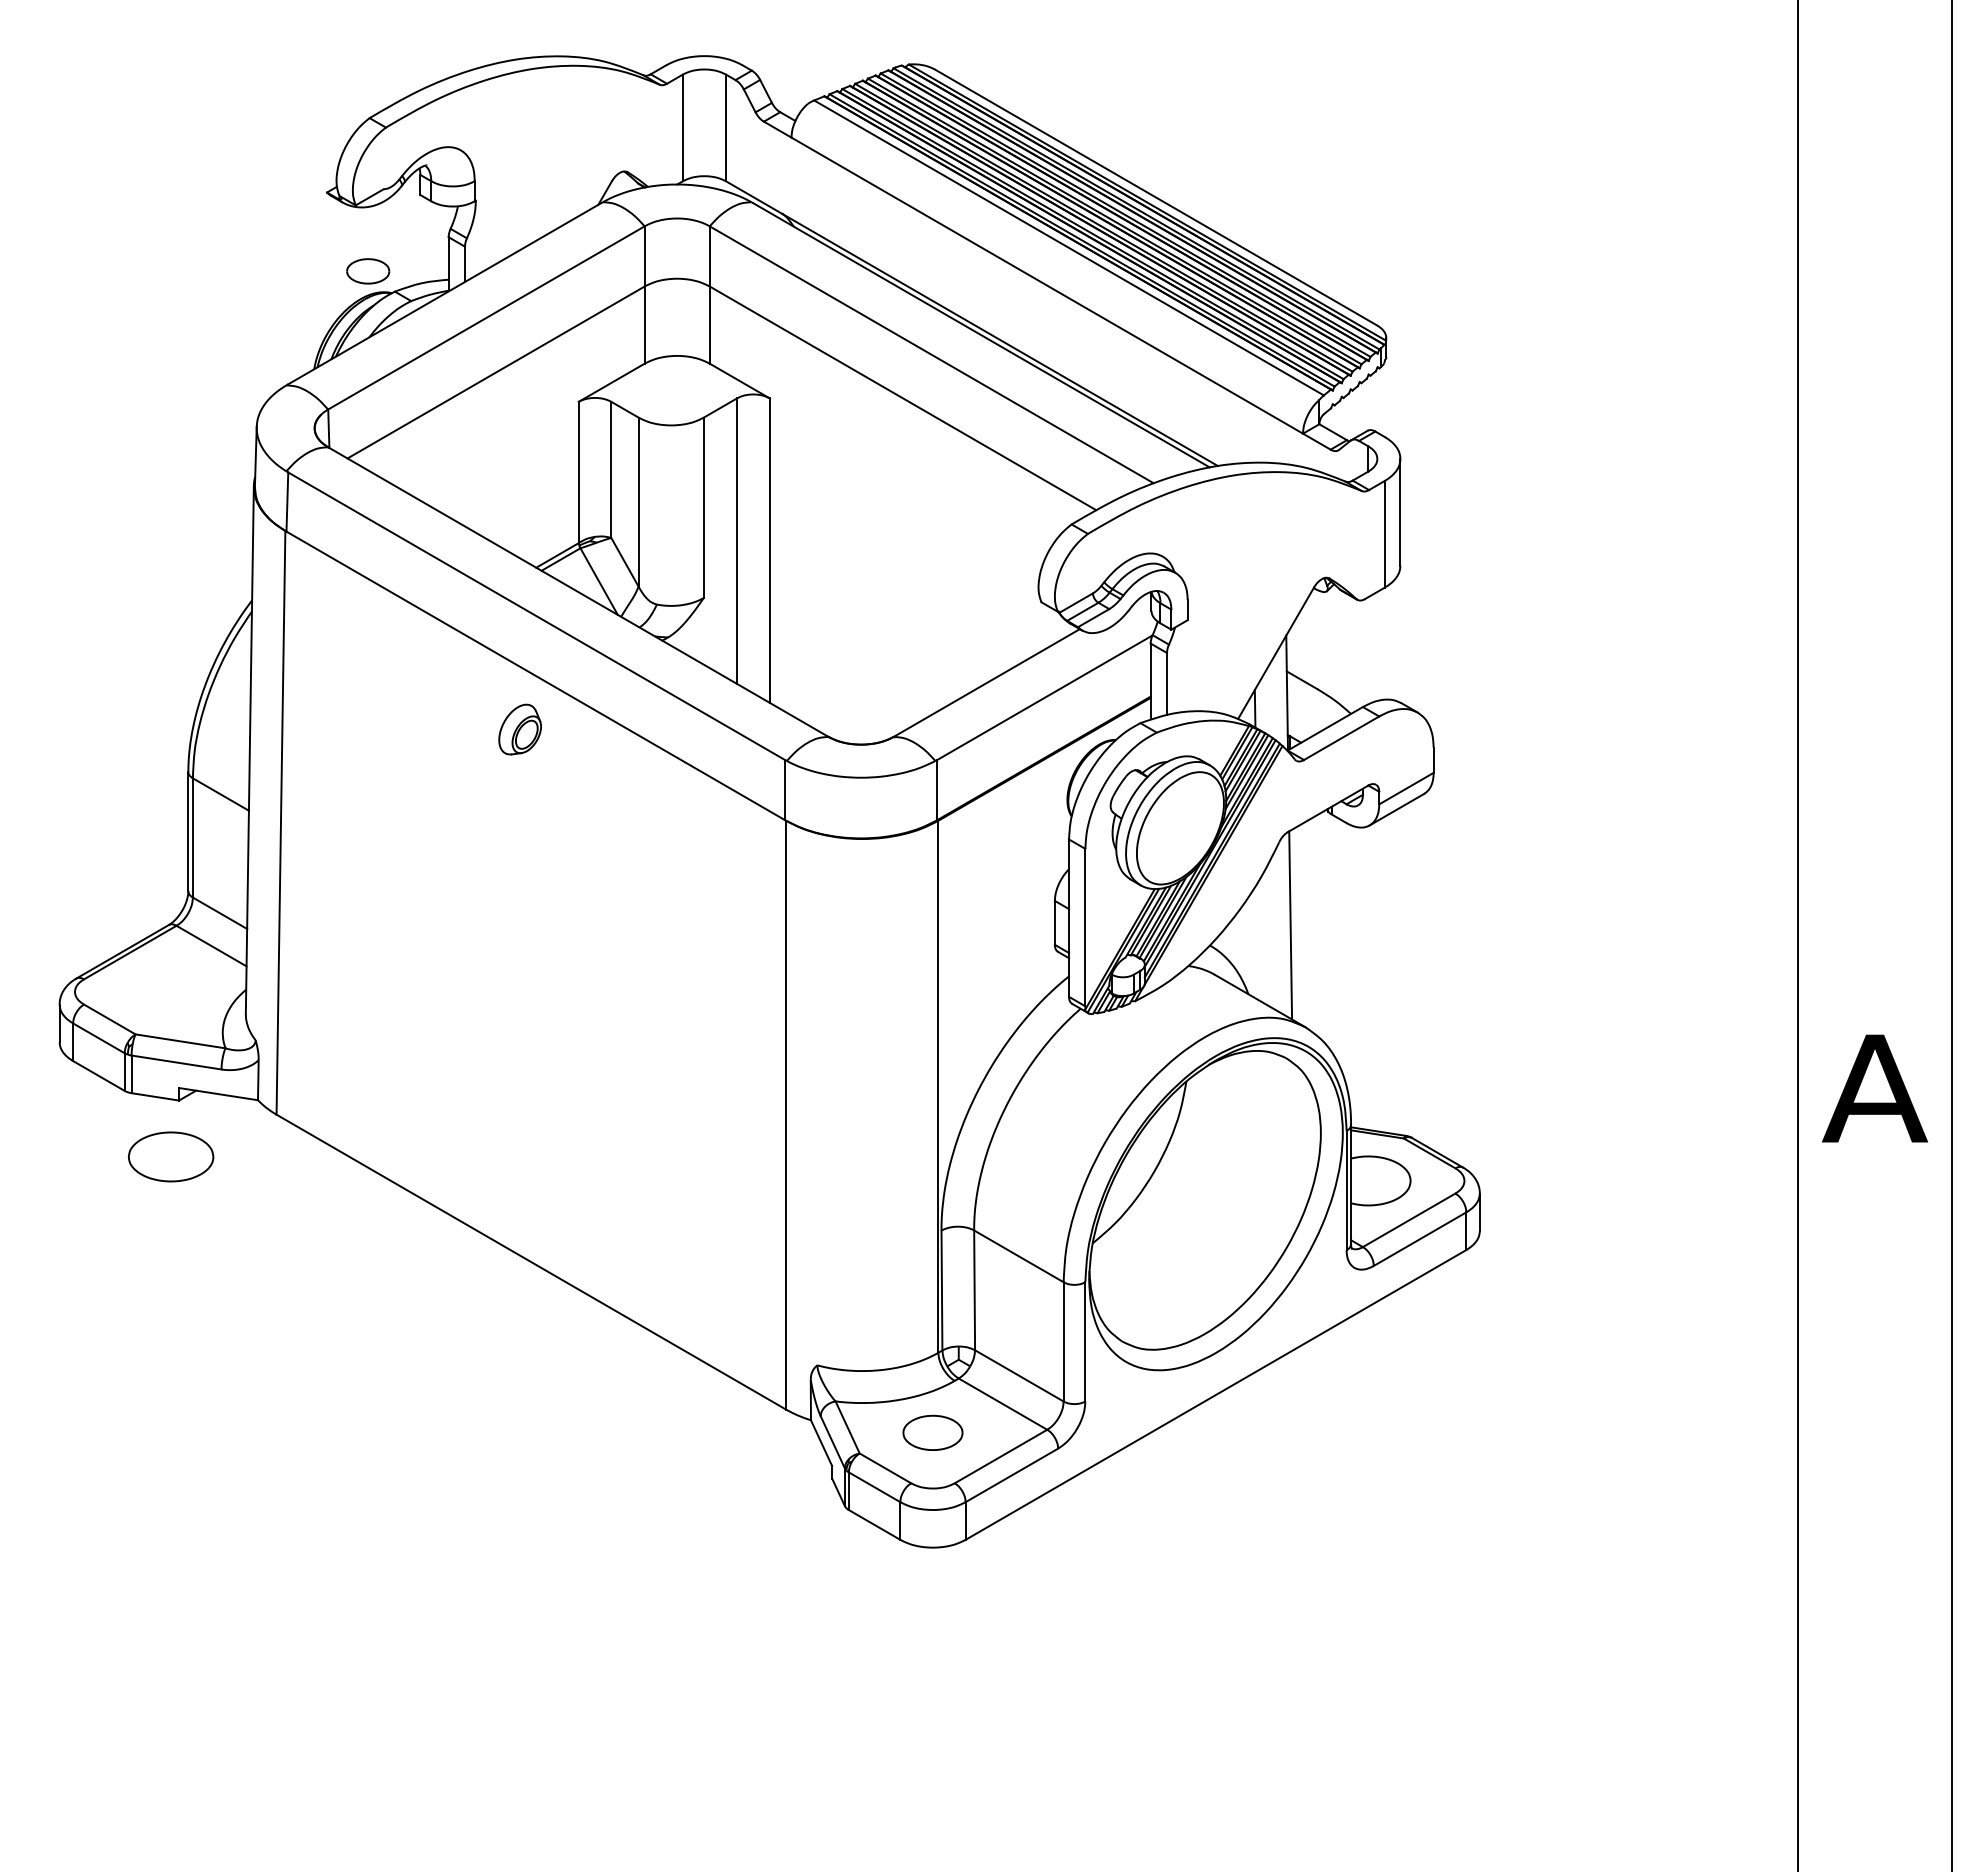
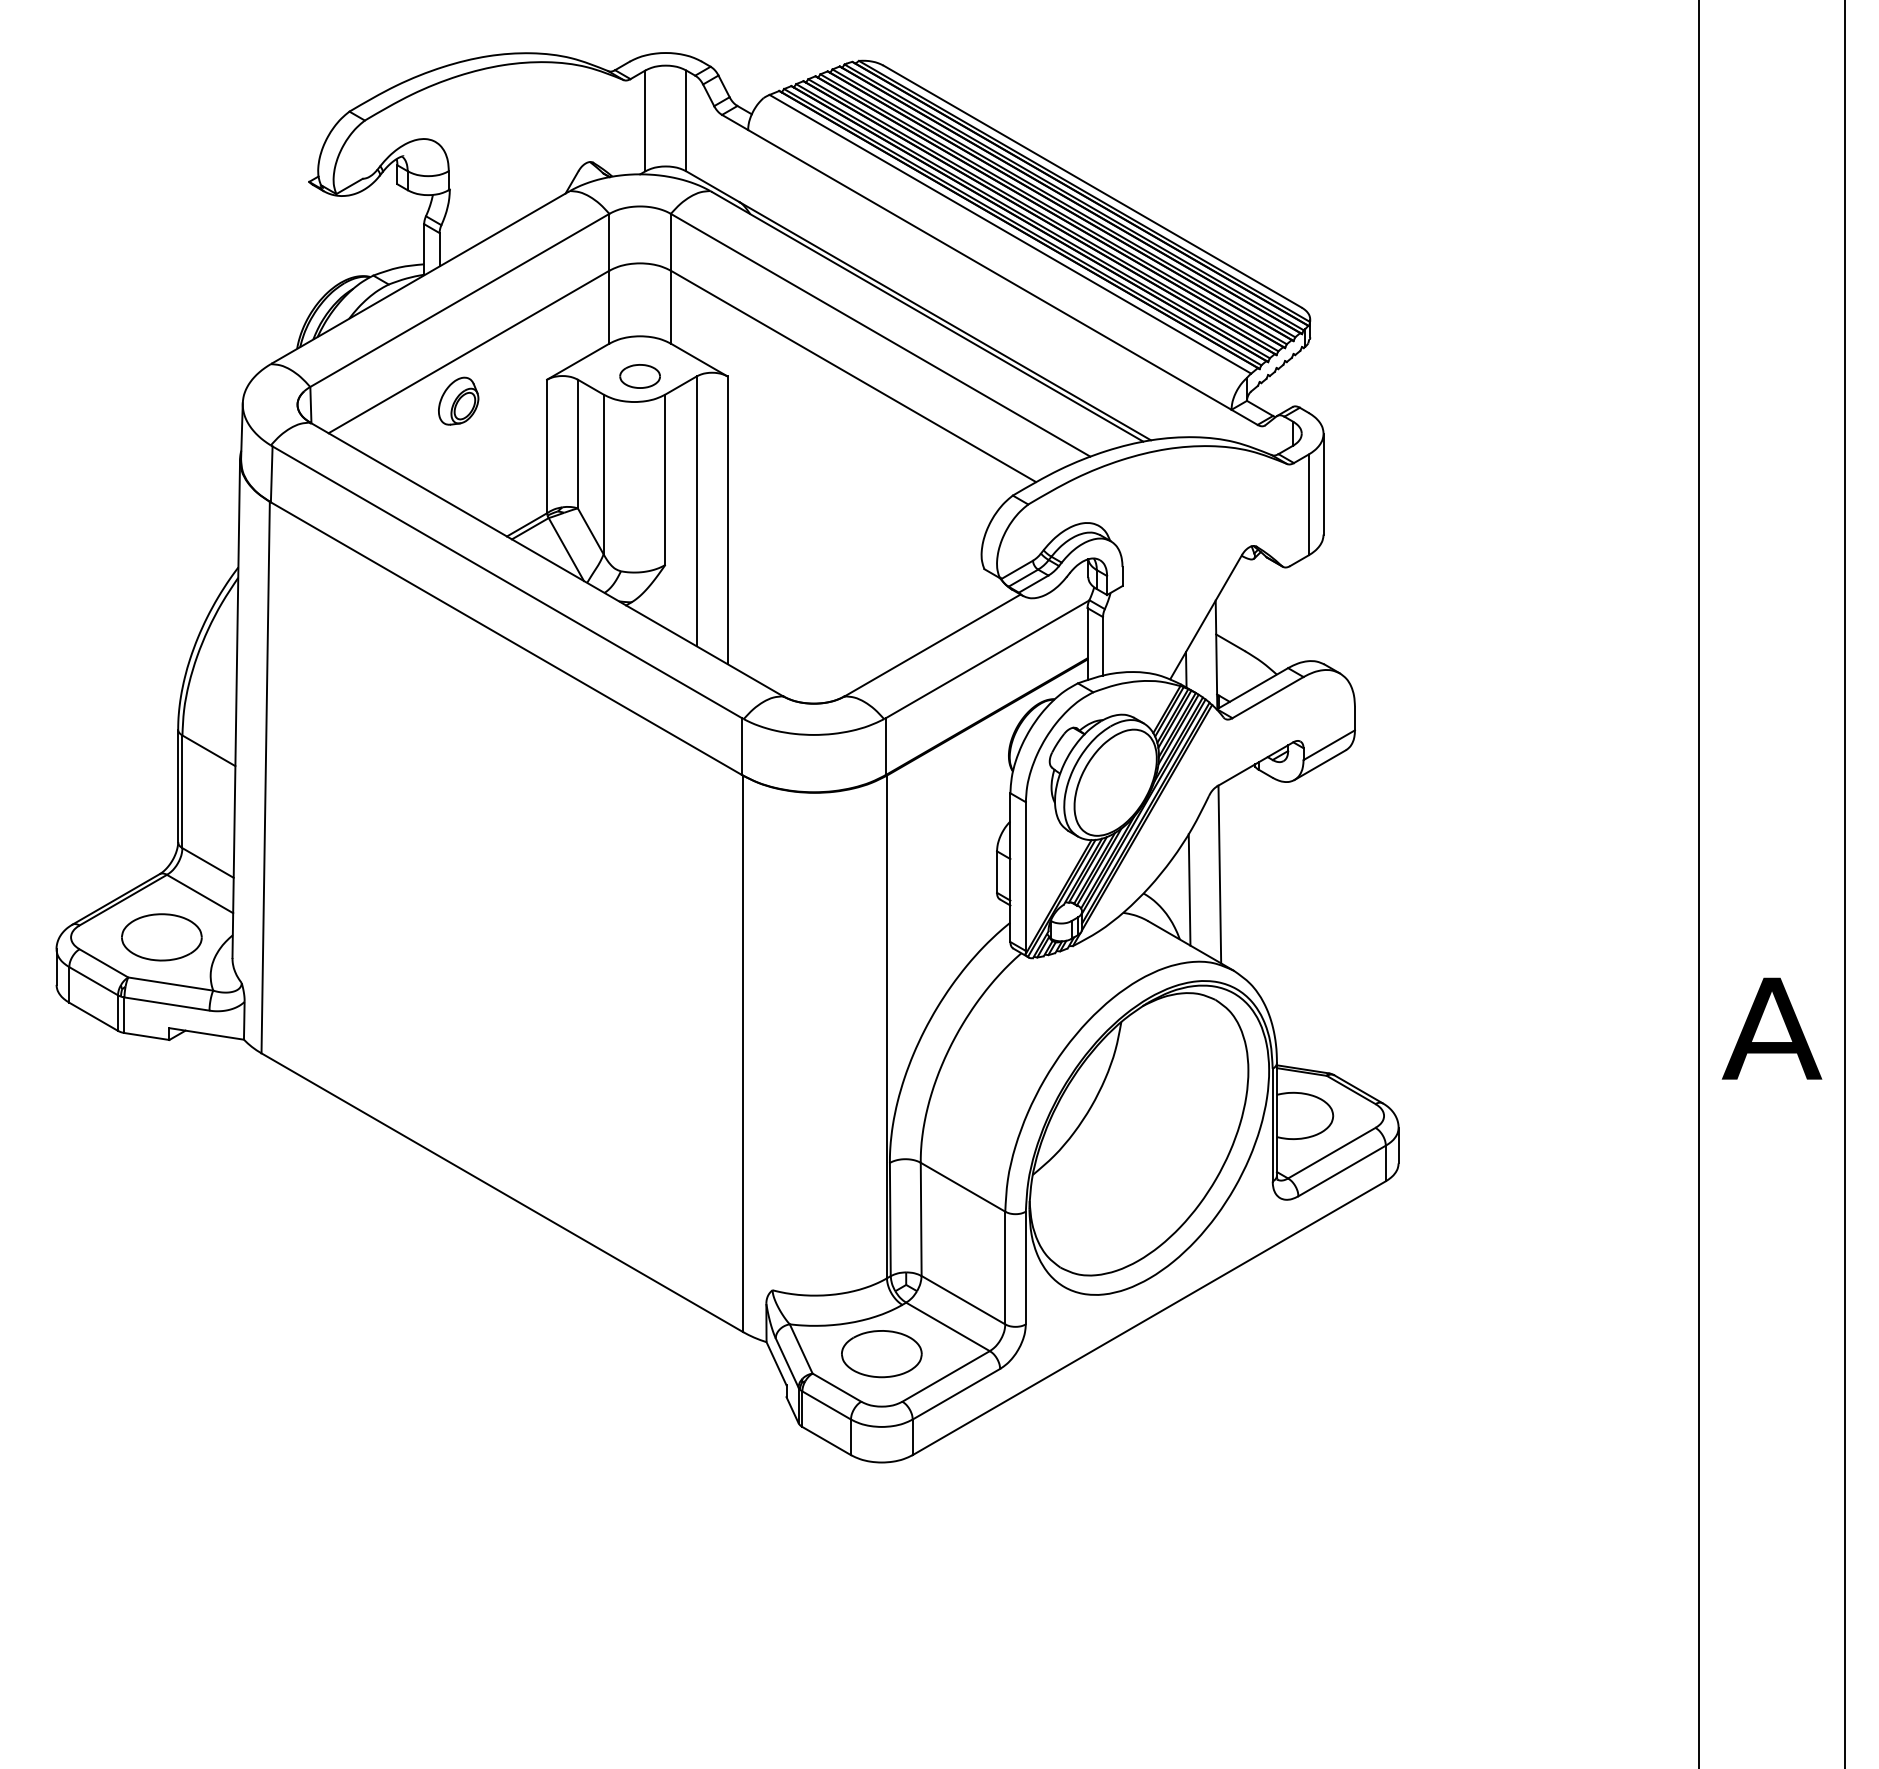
part: (368, 271) -> (640, 376), moved
part: (519, 729) -> (458, 401), moved
line: (1258, 941) -> (1189, 889), added
part: (171, 1156) -> (162, 936), moved
part: (932, 1432) -> (881, 1353), size x1.43

